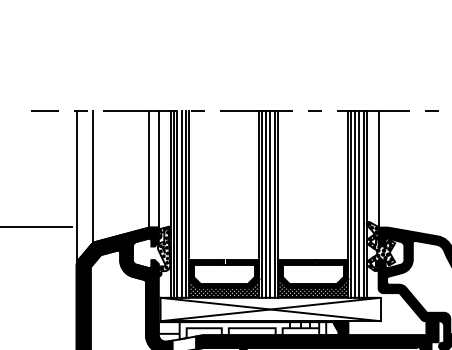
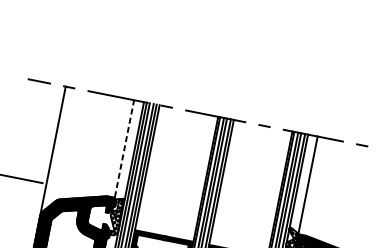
line: (149, 168) -> (116, 147), removed
line: (158, 168) -> (124, 148), solid -> dashed
line: (93, 176) -> (68, 144), removed

